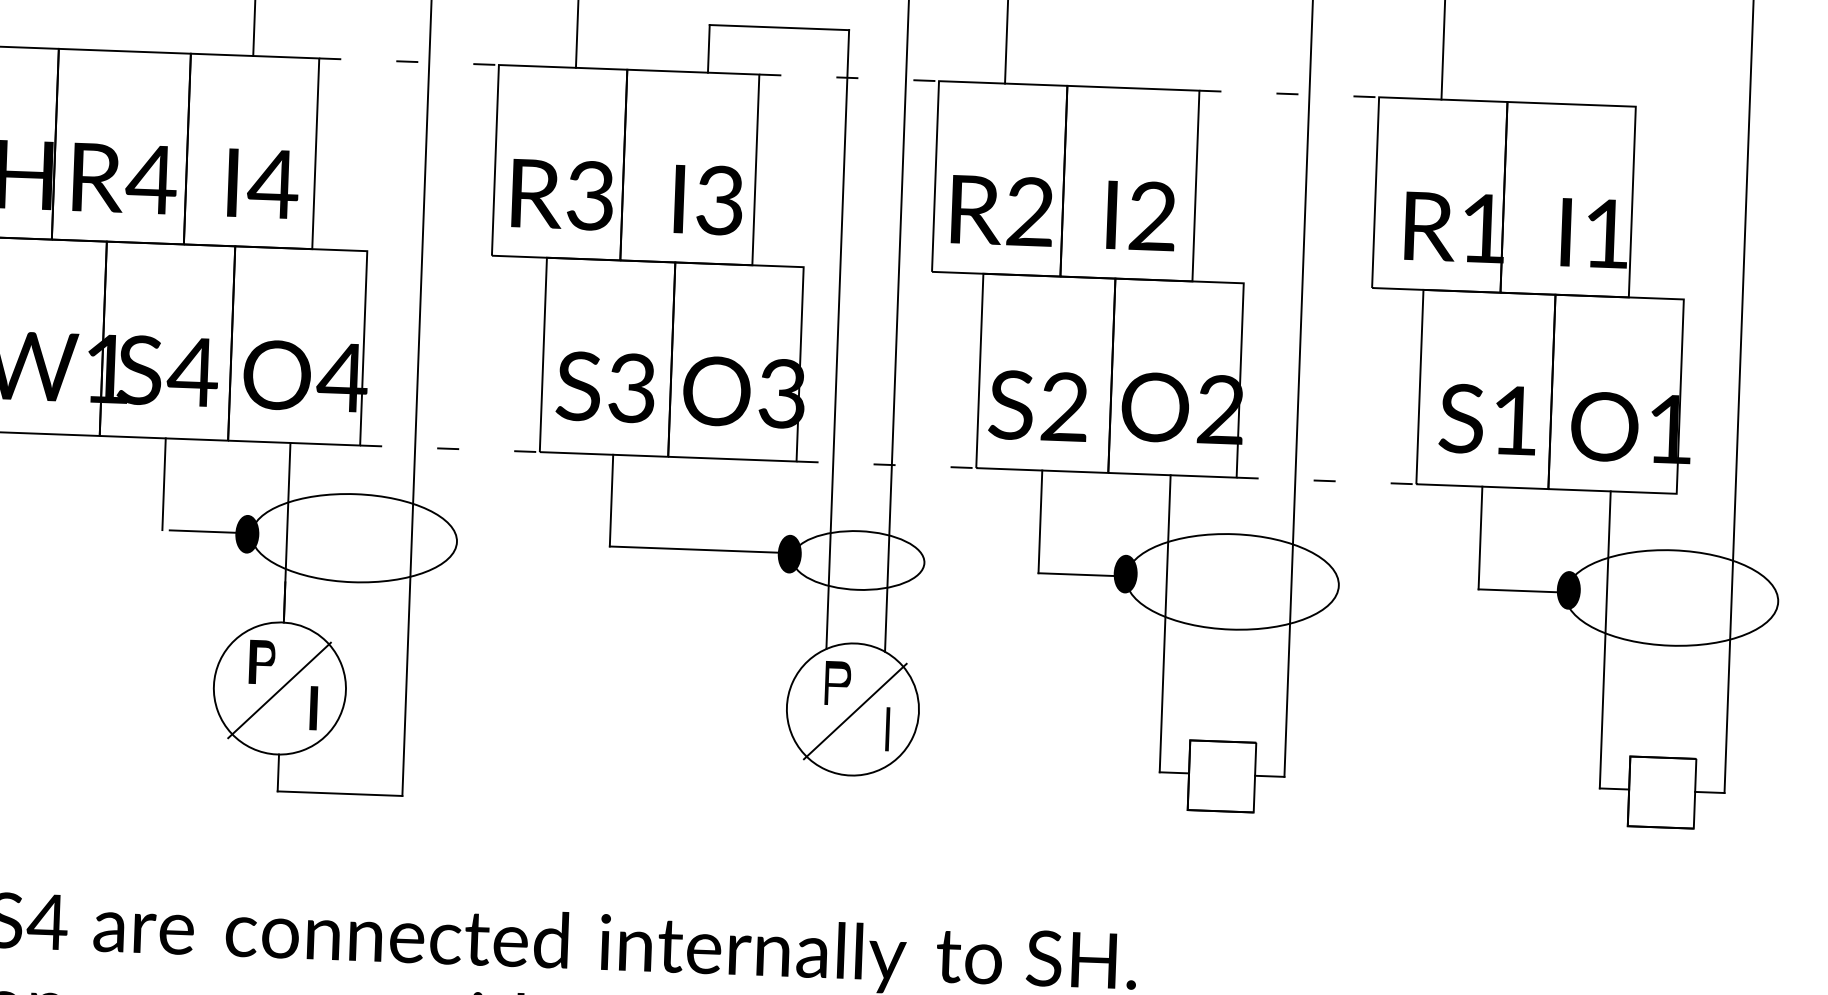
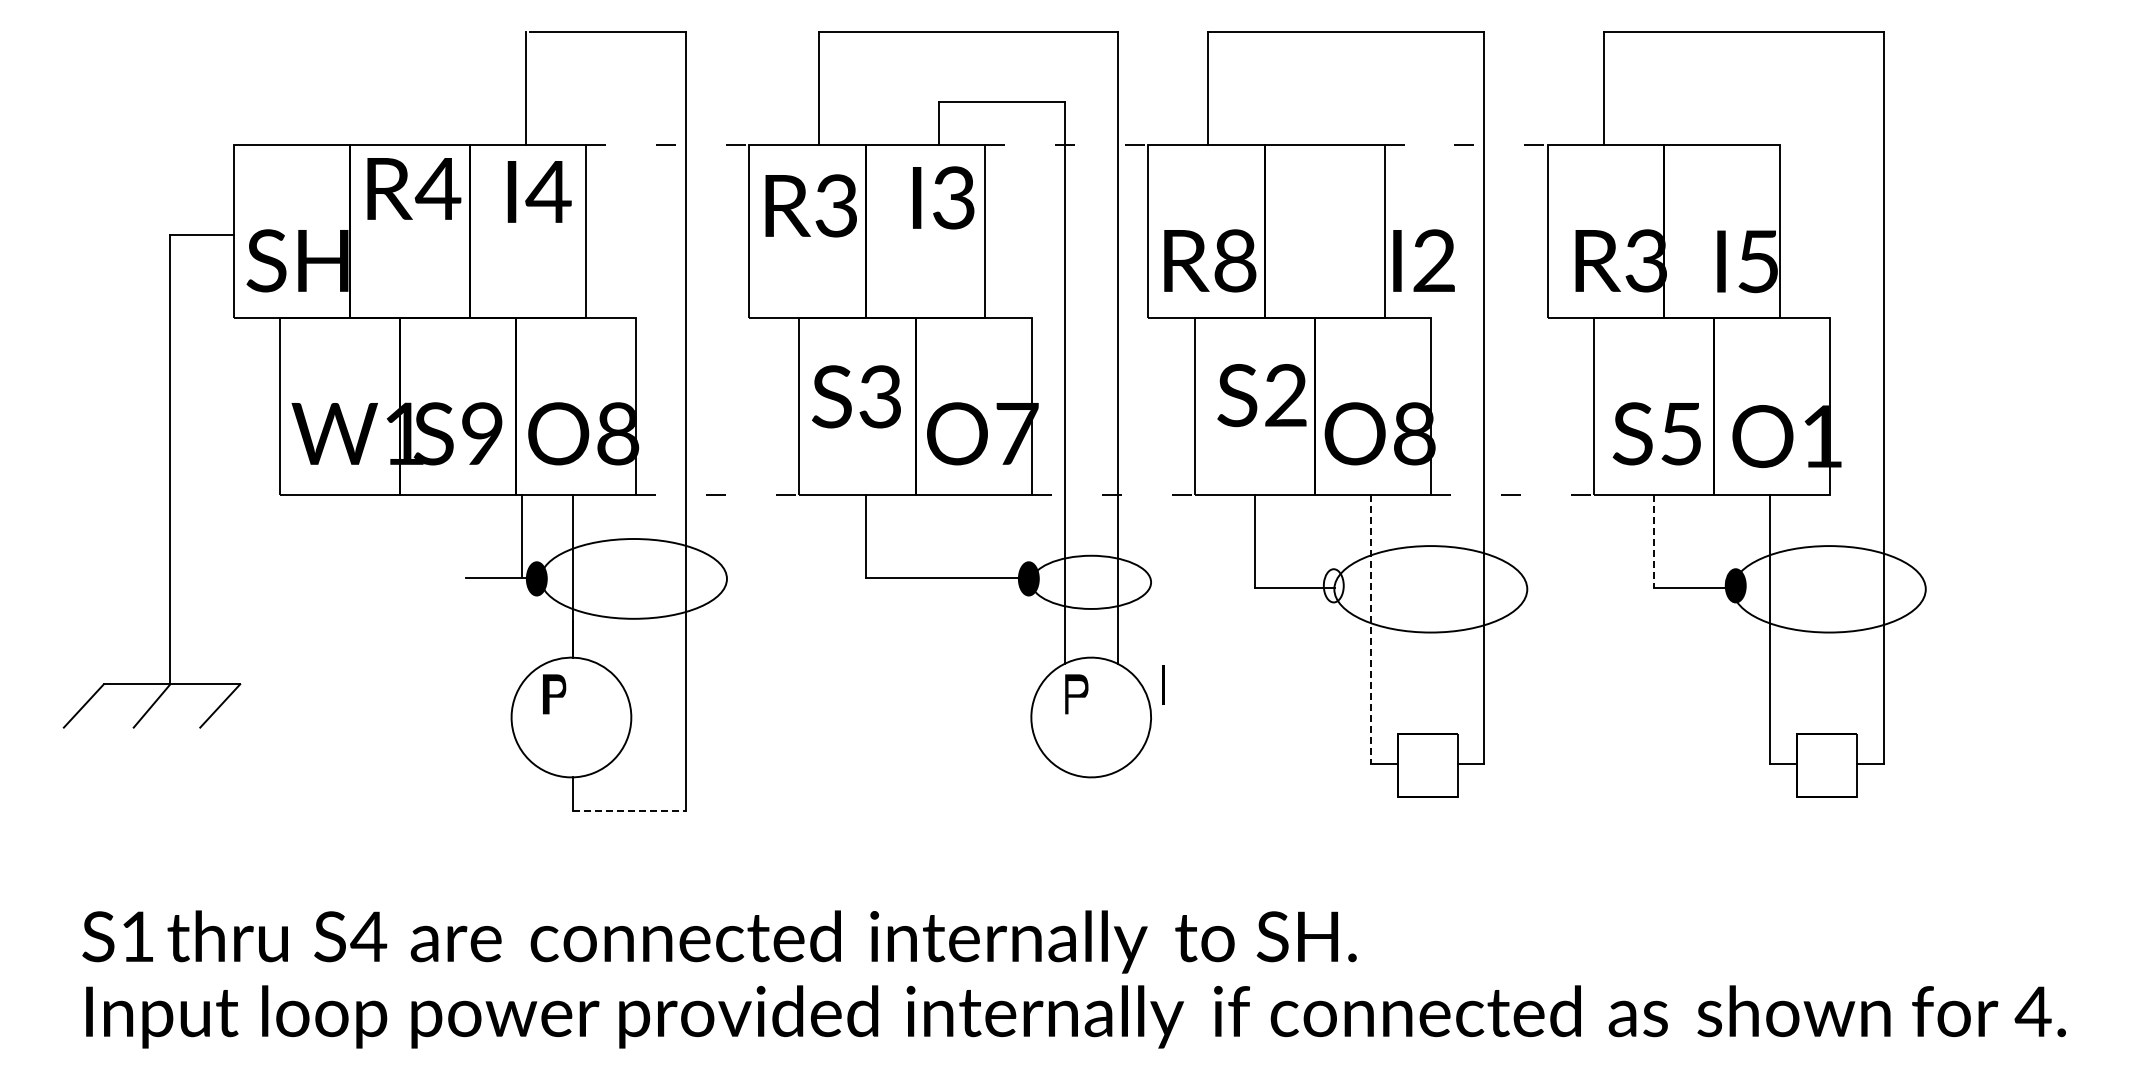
text: (125, 178) -> (414, 188), moved
text: (263, 183) -> (539, 191), moved
text: (561, 194) -> (810, 205), moved
text: (708, 199) -> (943, 197), moved
text: (1030, 212) -> (1235, 261), R2 -> R8
text: (1140, 215) -> (1423, 260), moved
text: (1482, 228) -> (1645, 260), R1 -> R3
text: (1605, 233) -> (1757, 261), I1 -> I5
text: (192, 371) -> (481, 433), S4 -> S9
text: (342, 377) -> (617, 433), O4 -> O8
text: (605, 386) -> (856, 396), moved
text: (783, 393) -> (1017, 433), O3 -> O7
text: (1037, 406) -> (1261, 395), moved
text: (1220, 410) -> (1414, 434), O2 -> O8
text: (1514, 420) -> (1680, 433), S1 -> S5
line: (163, 483) -> (521, 535), moved
line: (1479, 538) -> (1653, 541), solid -> dashed
fill: (1125, 573) -> (1333, 585), removed
line: (1165, 623) -> (1371, 629), solid -> dashed
line: (279, 690) -> (571, 719), removed
part: (313, 707) -> (602, 733), removed
line: (855, 711) -> (1093, 719), removed
line: (887, 728) -> (1163, 684), moved
line: (340, 793) -> (629, 810), solid -> dashed

